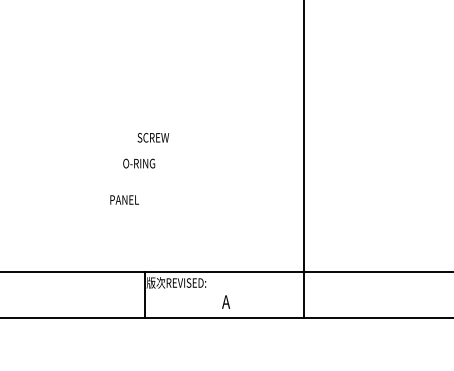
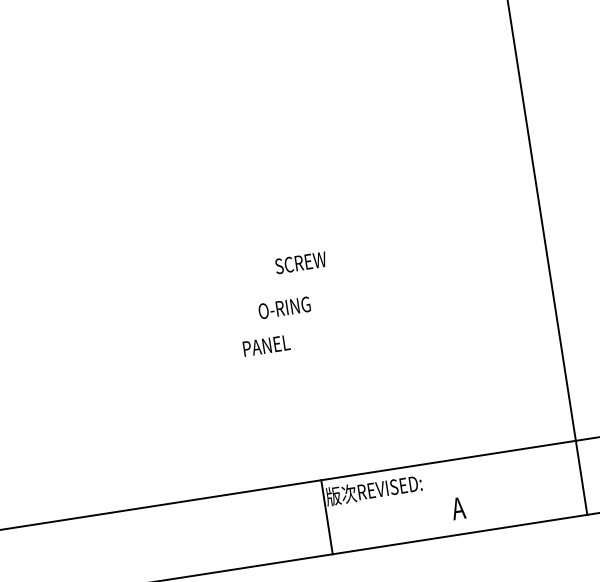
text: (124, 199) -> (266, 345), moved

